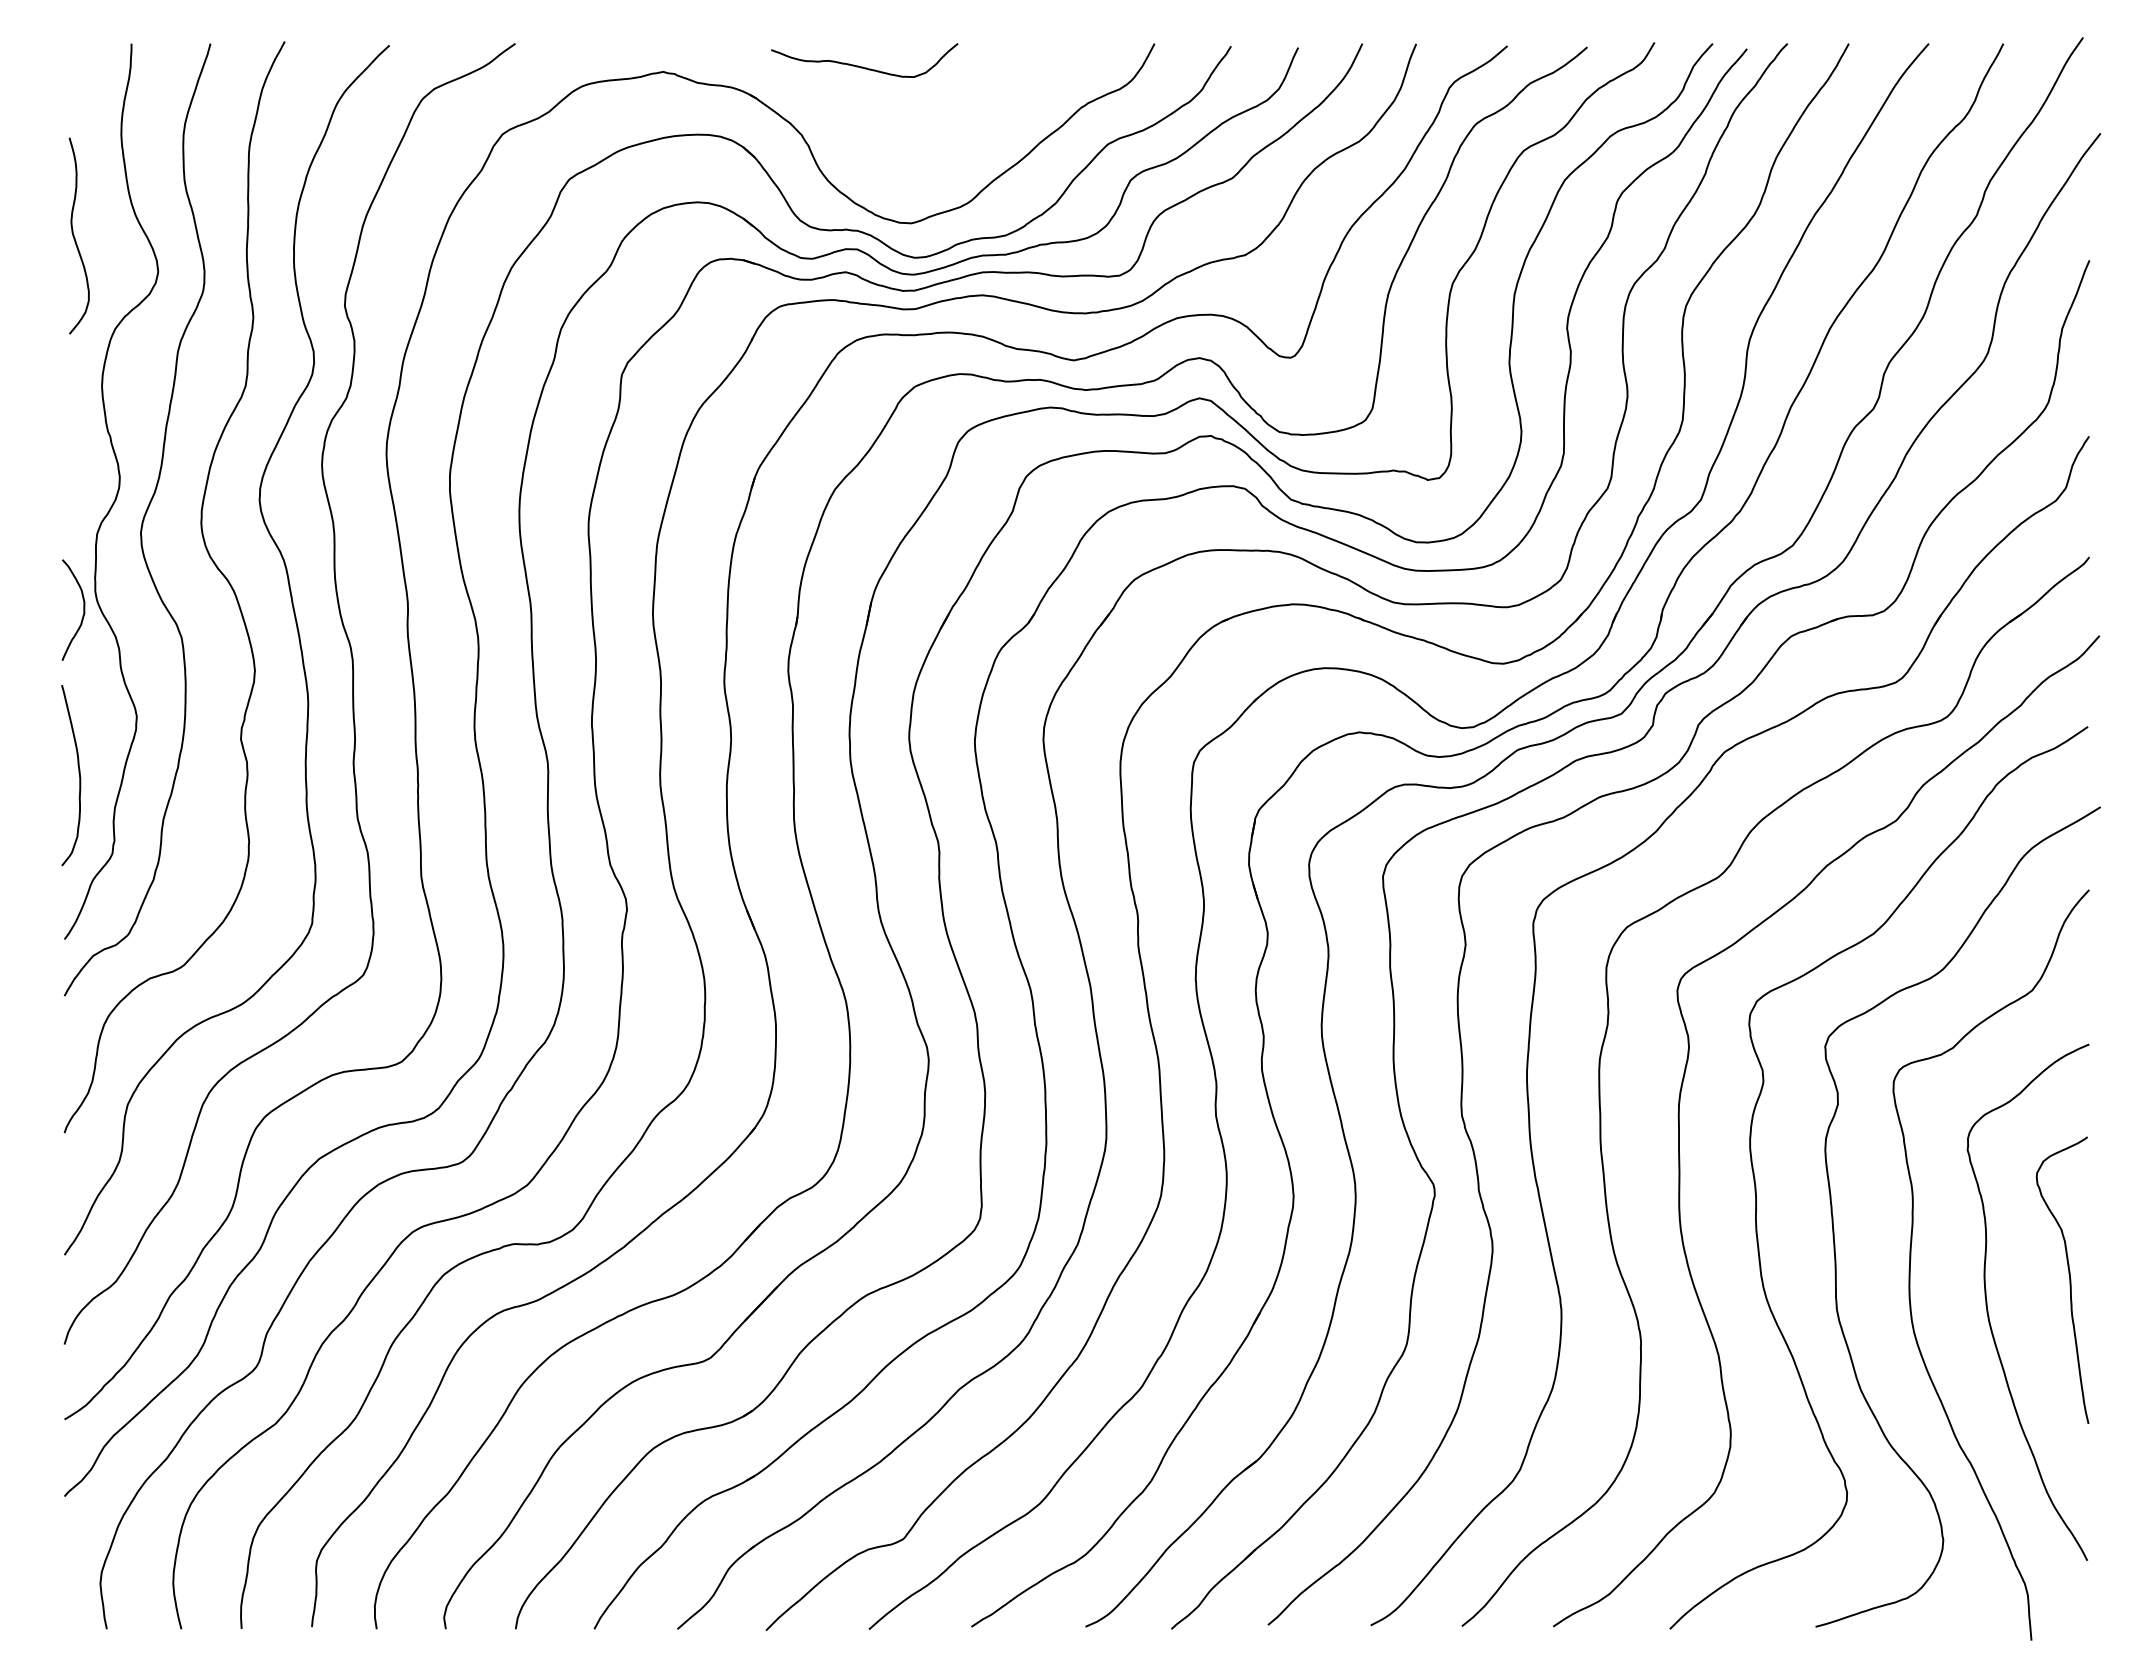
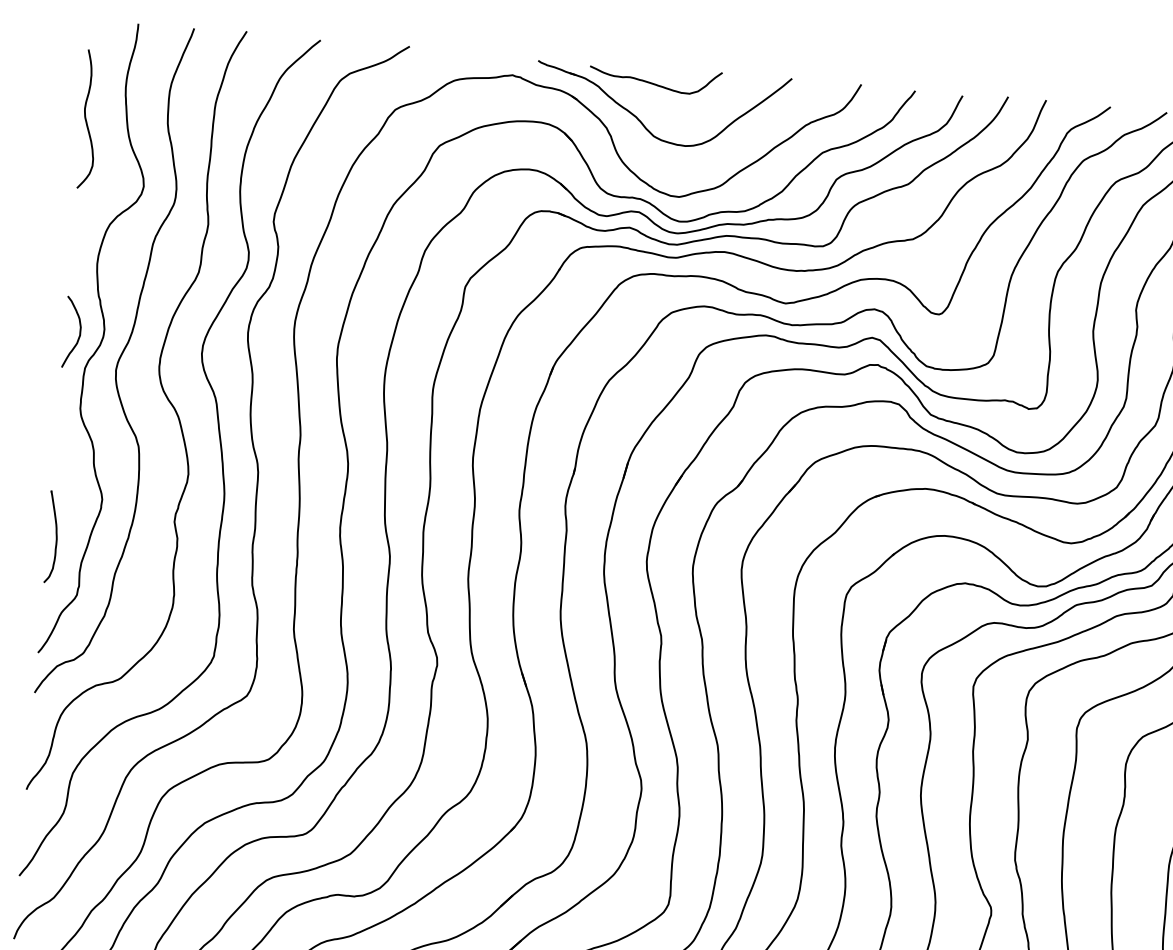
part: (850, 122) -> (641, 122), added
curve: (75, 237) -> (86, 120), moved
curve: (83, 609) -> (79, 332), moved
part: (70, 775) -> (51, 537), size x0.71

